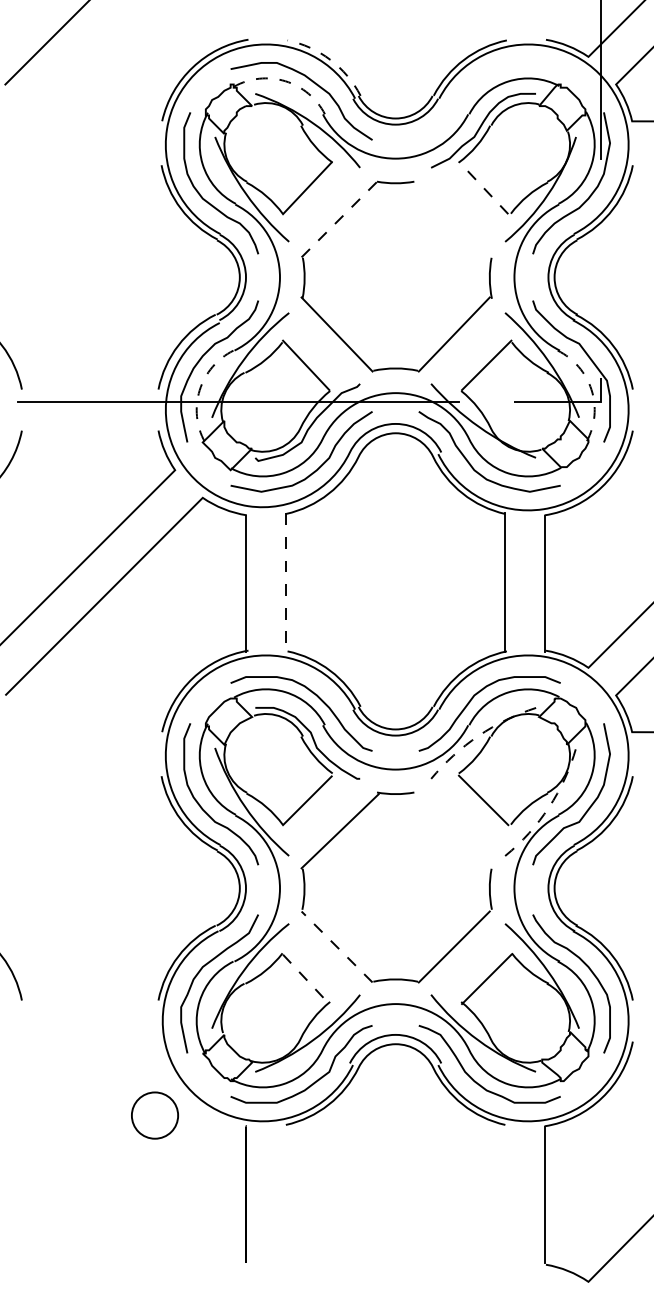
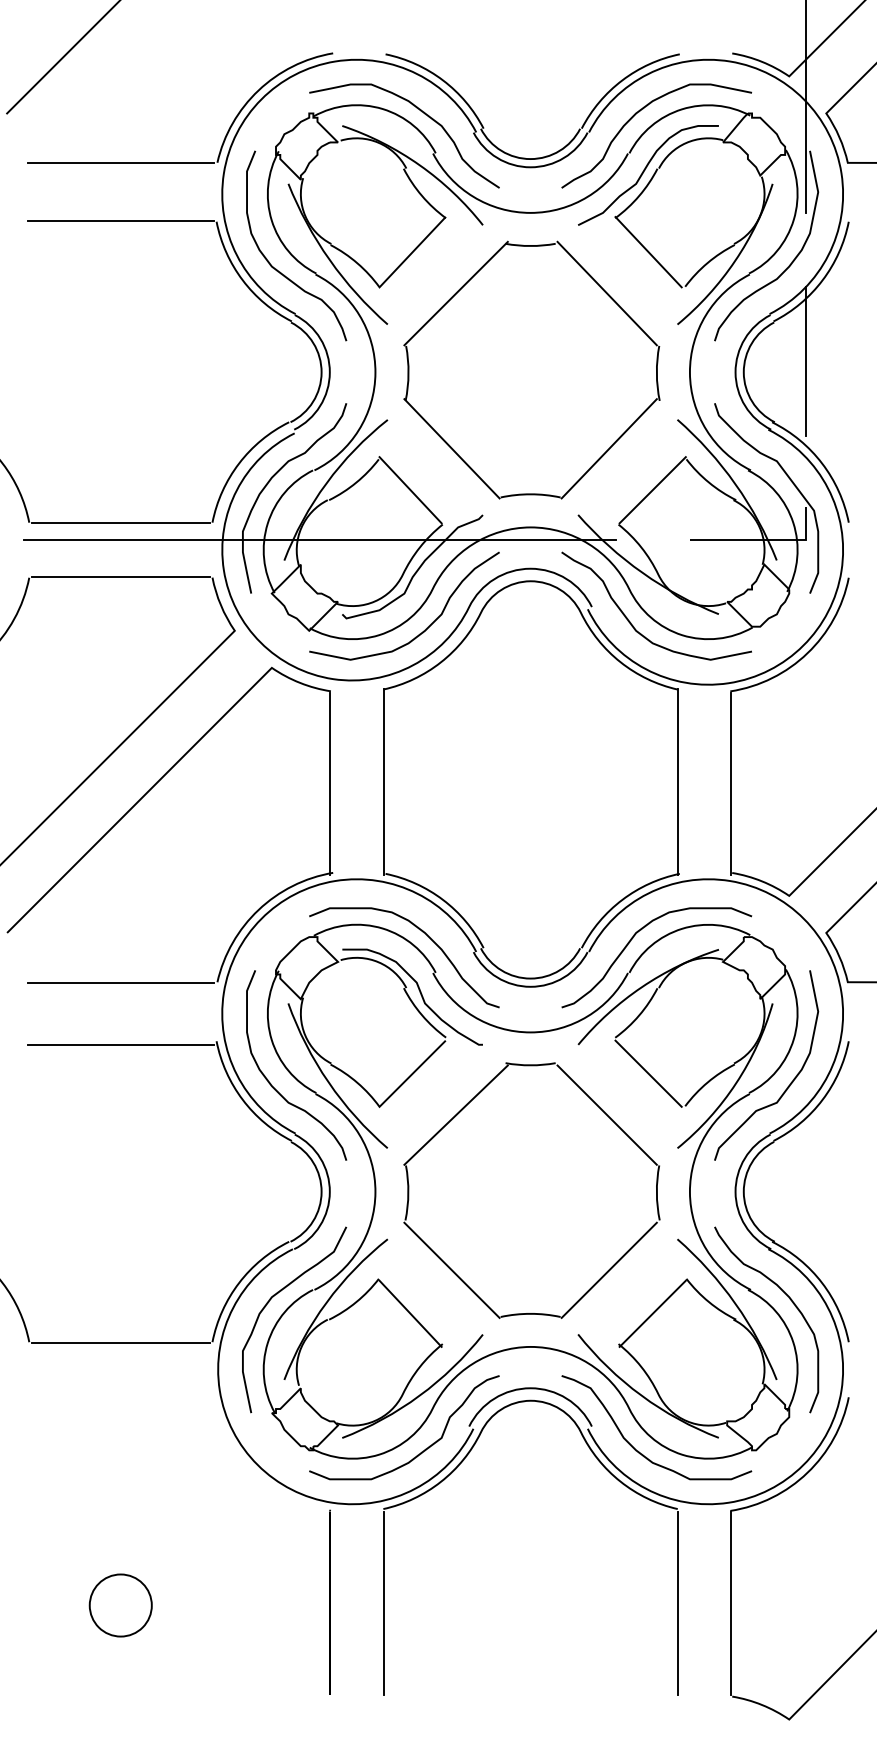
arc: (330, 59) -> (443, 80), dashed -> solid
line: (285, 81) -> (382, 109), dashed -> solid
curve: (476, 83) -> (639, 112), added
line: (89, 121) -> (120, 163), added
line: (89, 165) -> (120, 221), added
line: (483, 187) -> (648, 251), dashed -> solid
line: (340, 218) -> (456, 293), dashed -> solid
line: (452, 218) -> (606, 293), added
line: (600, 269) -> (805, 361), added
line: (591, 389) -> (793, 522), dashed -> solid
line: (89, 390) -> (120, 523), added
line: (199, 390) -> (267, 523), dashed -> solid
line: (89, 430) -> (120, 577), added
line: (285, 583) -> (383, 782), dashed -> solid
line: (89, 732) -> (120, 982), added
arc: (478, 736) -> (641, 987), dashed -> solid
line: (89, 778) -> (120, 1044), added
arc: (549, 807) -> (736, 1083), dashed -> solid
line: (452, 830) -> (606, 1114), added
line: (336, 947) -> (451, 1270), dashed -> solid
line: (306, 979) -> (410, 1314), dashed -> solid
line: (89, 1000) -> (120, 1342), added
part: (154, 1115) -> (120, 1605), moved
line: (285, 1195) -> (383, 1603), added
line: (505, 1195) -> (677, 1603), added

